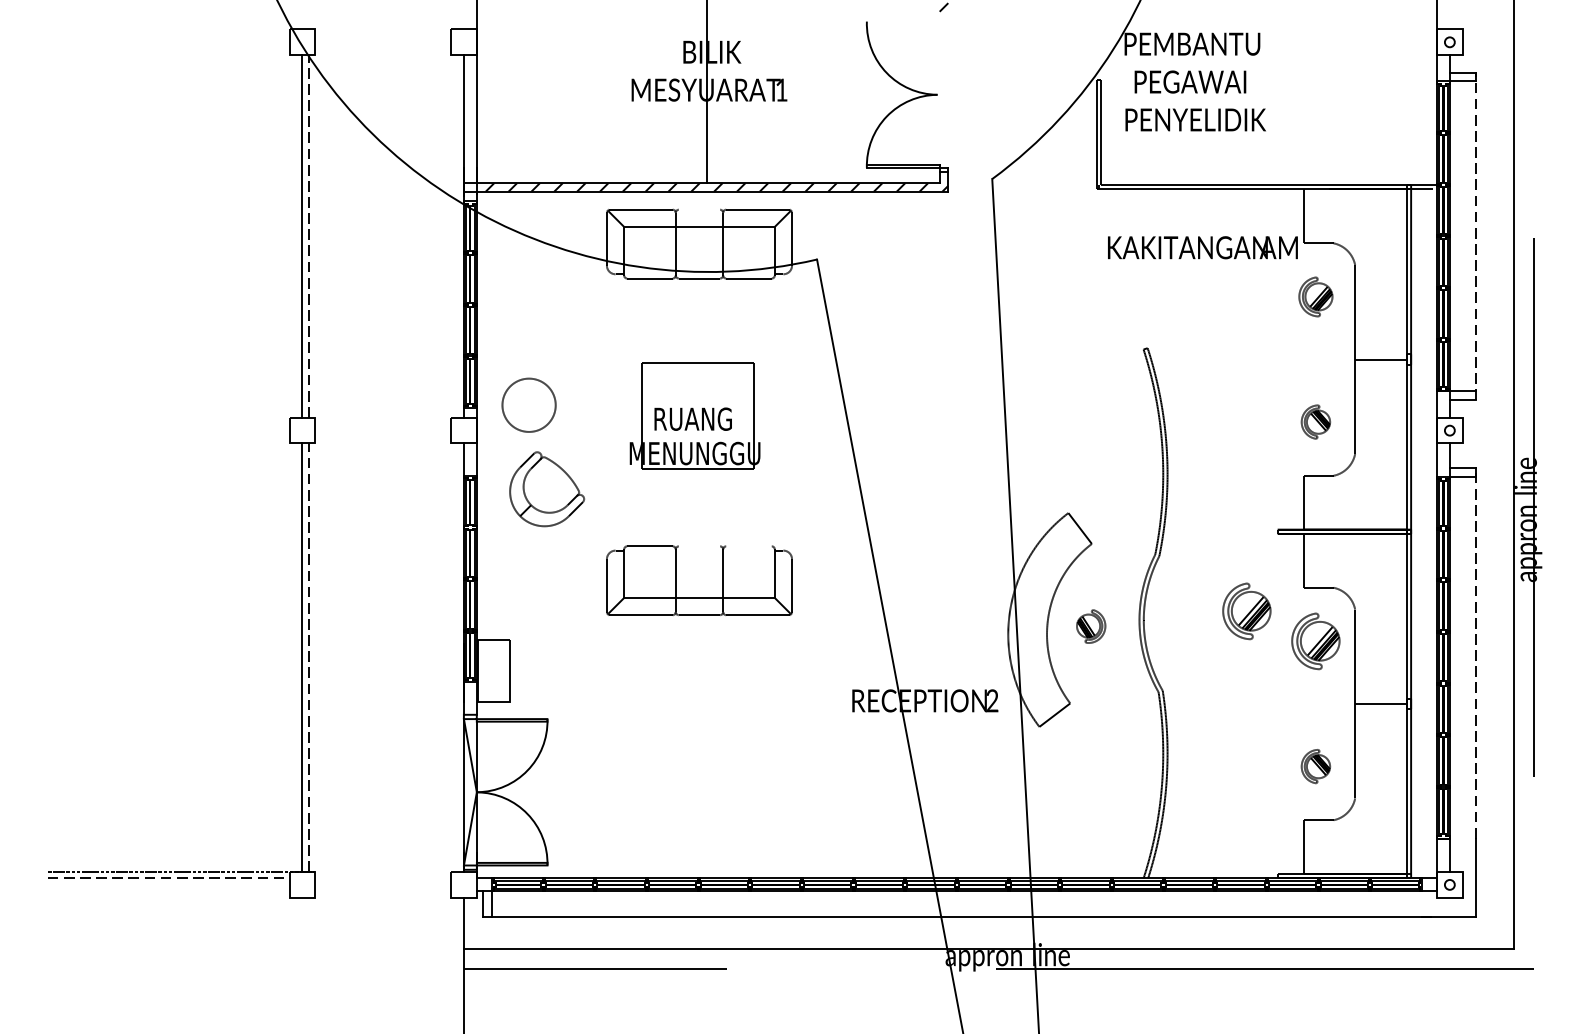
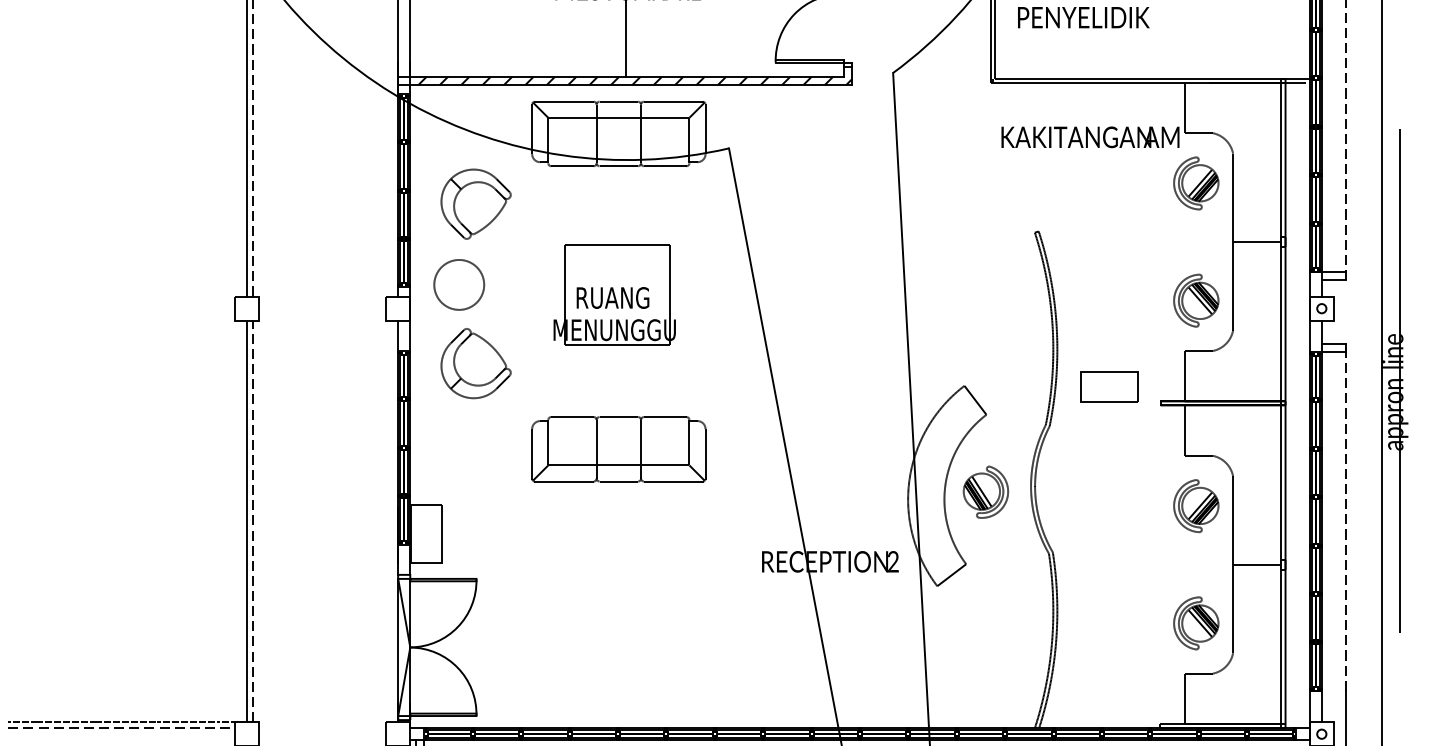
line: (699, 209) -> (618, 101), added
part: (1315, 296) -> (1195, 183), size x1.43
part: (547, 319) -> (476, 204), added
part: (1315, 421) -> (1195, 300), size x1.67
part: (1222, 514) -> (1108, 387), added
line: (699, 546) -> (618, 417), added
line: (748, 546) -> (664, 417), added
part: (1246, 611) -> (1131, 478), removed
part: (1090, 626) -> (985, 492), size x1.67
part: (1315, 766) -> (1195, 623), size x1.67

